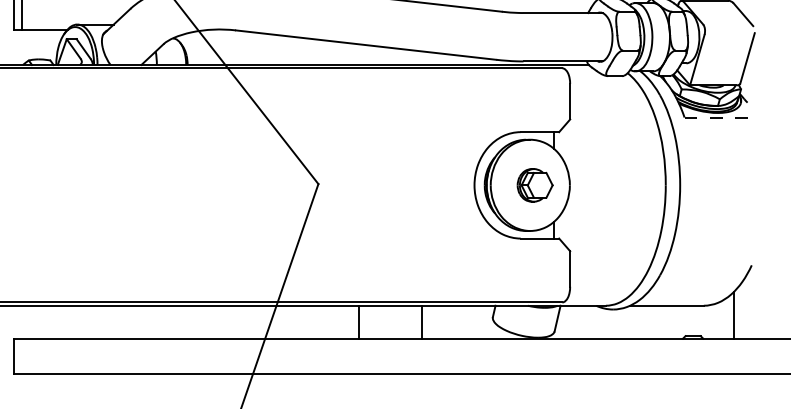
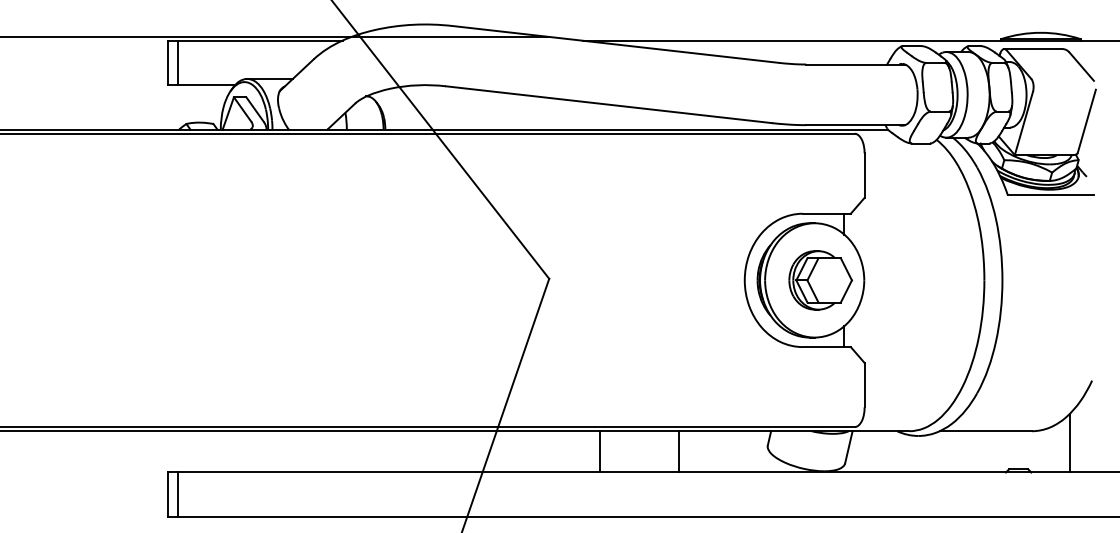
line: (719, 117) -> (1051, 195), dashed -> solid
part: (534, 185) -> (820, 280), size x1.43
line: (21, 356) -> (177, 494), added

